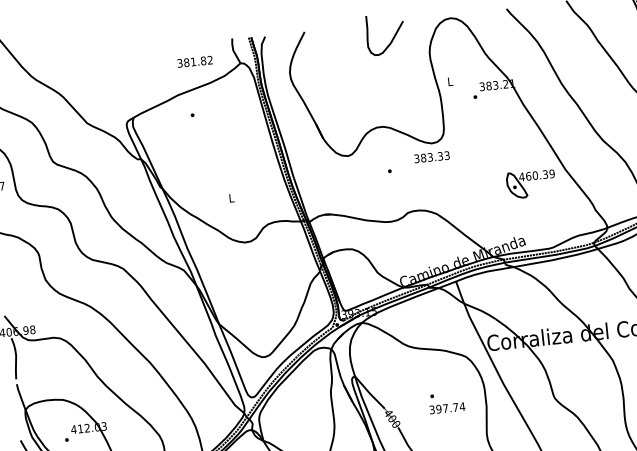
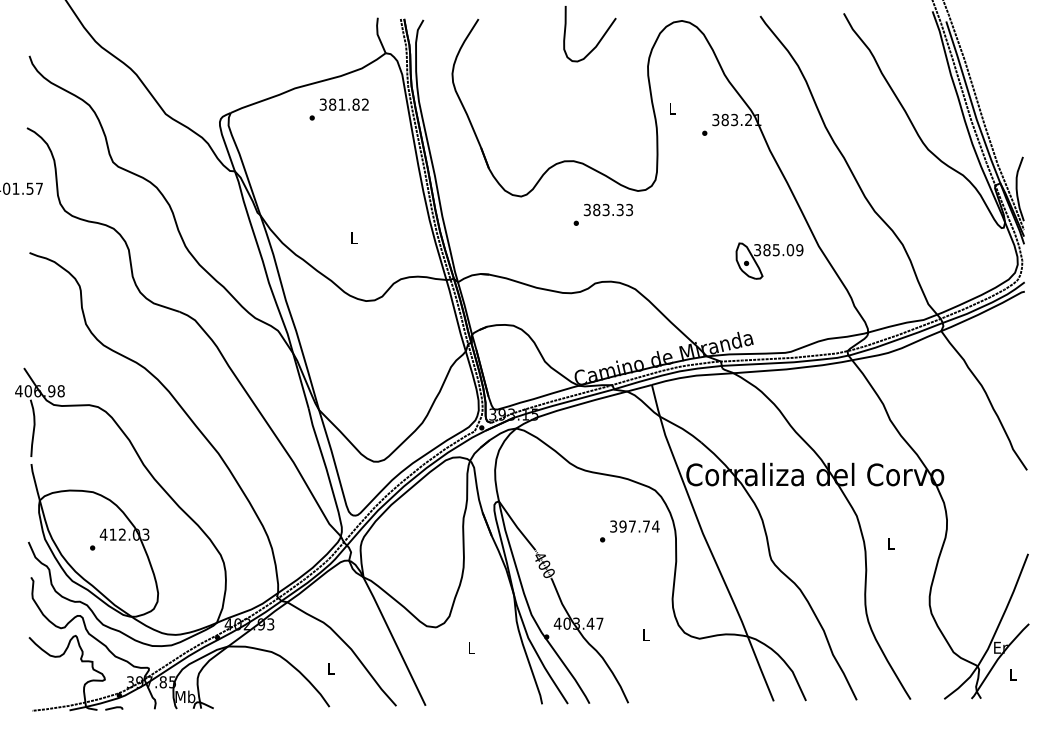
text: (194, 61) -> (343, 104), moved
text: (432, 156) -> (608, 209), moved
text: (533, 176) -> (773, 250), 460.39 -> 385.09
text: (447, 408) -> (634, 526), moved

